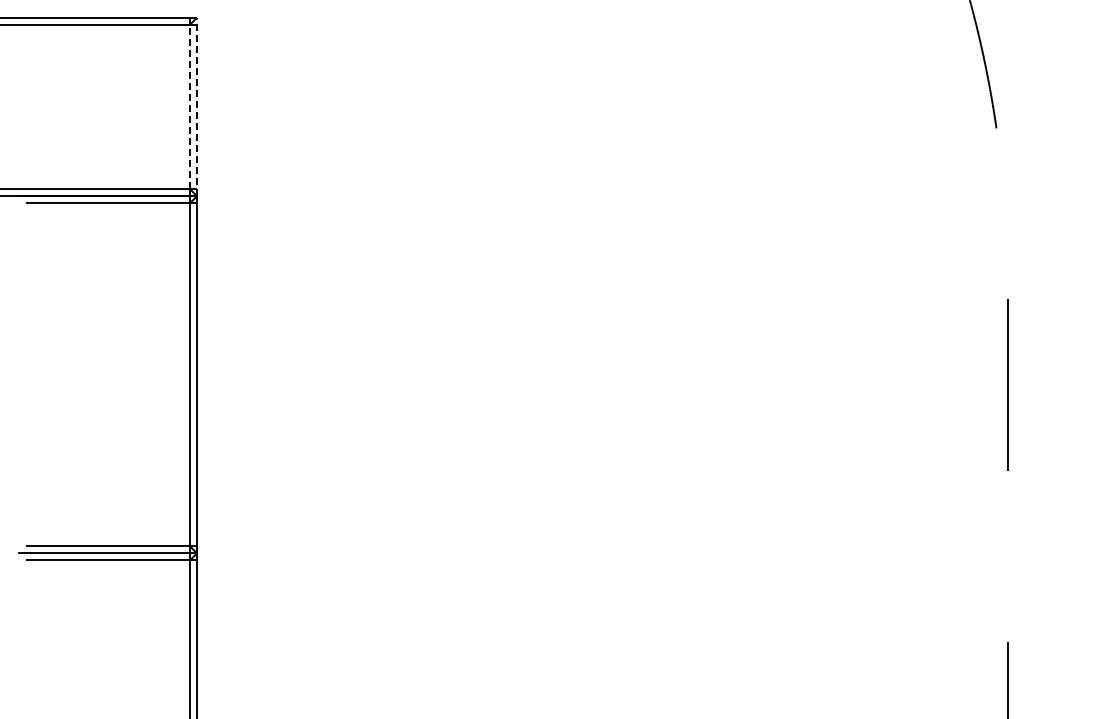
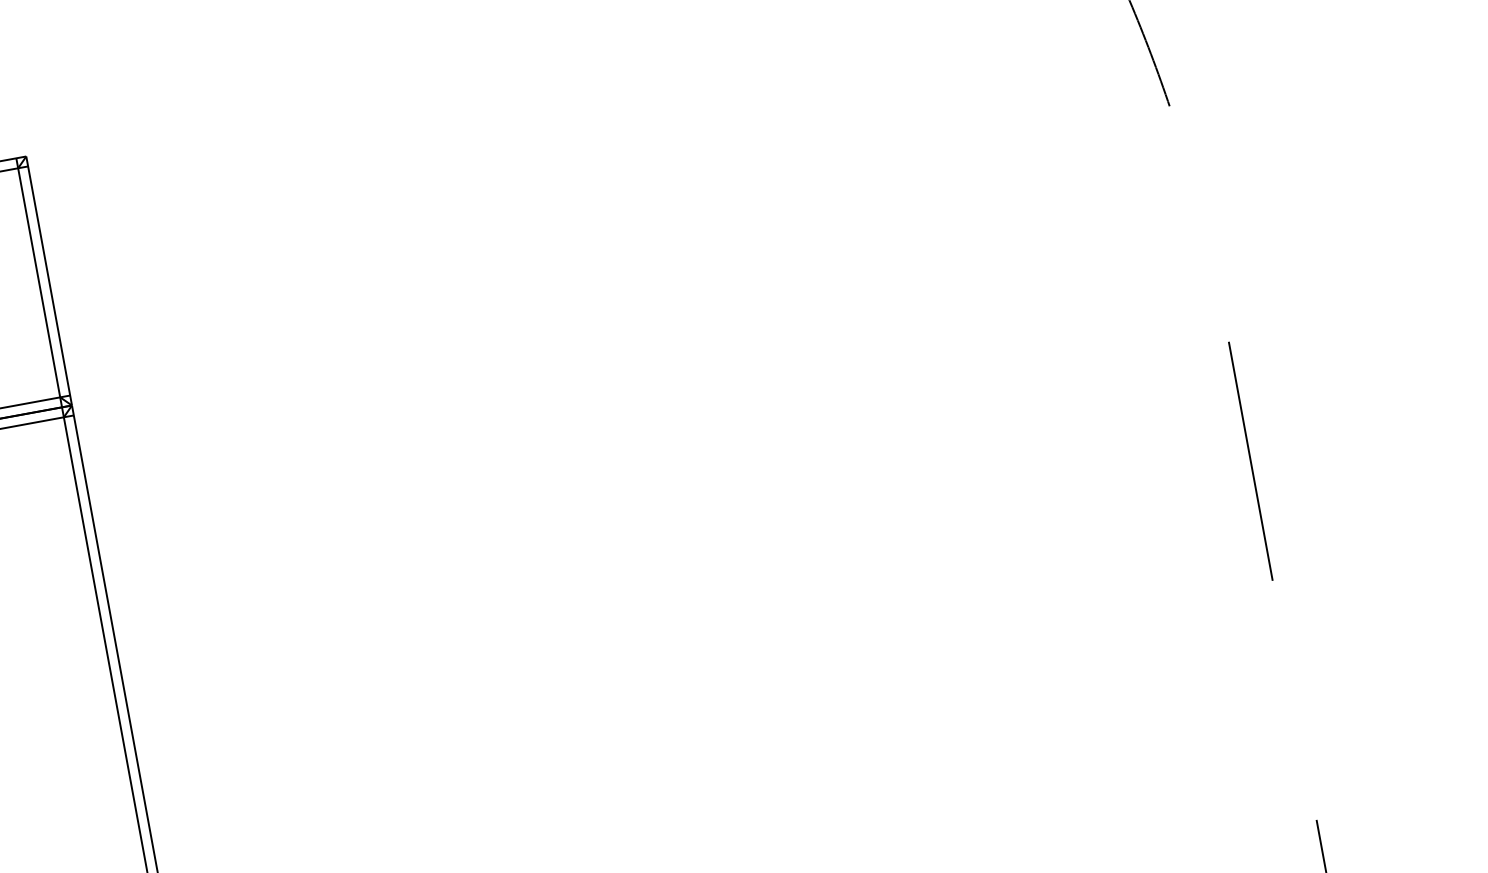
line: (189, 106) -> (38, 282), dashed -> solid
line: (197, 106) -> (49, 280), dashed -> solid

